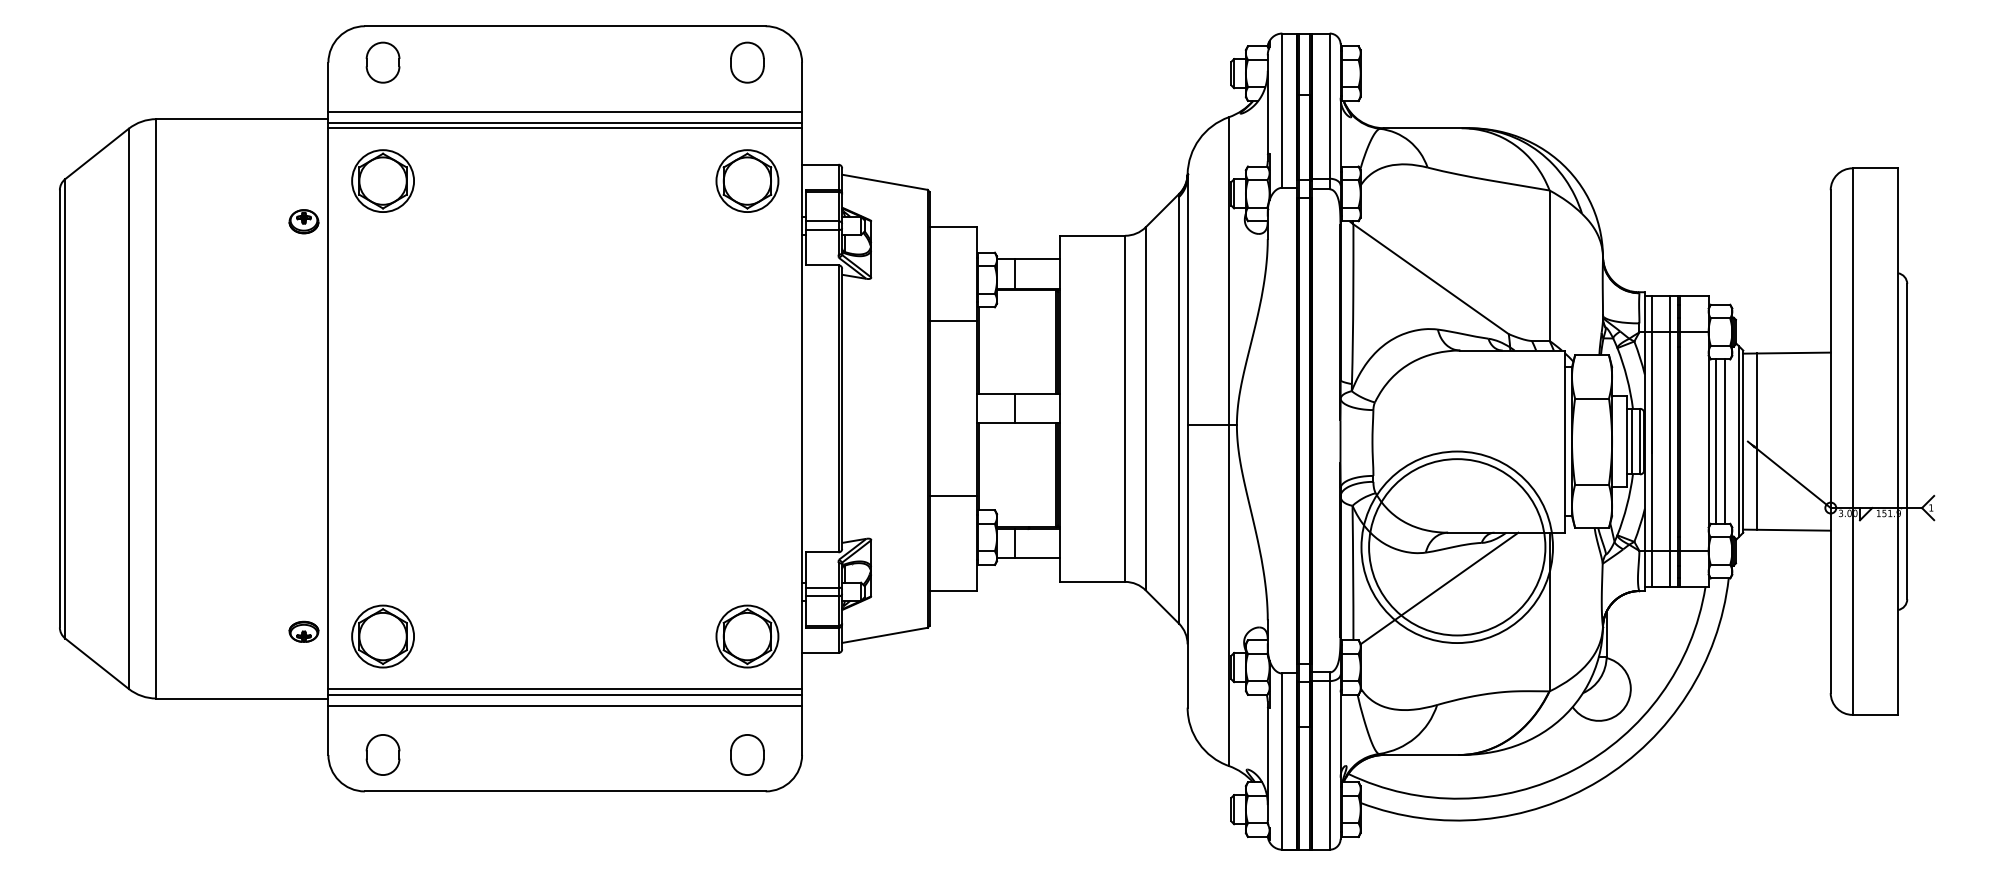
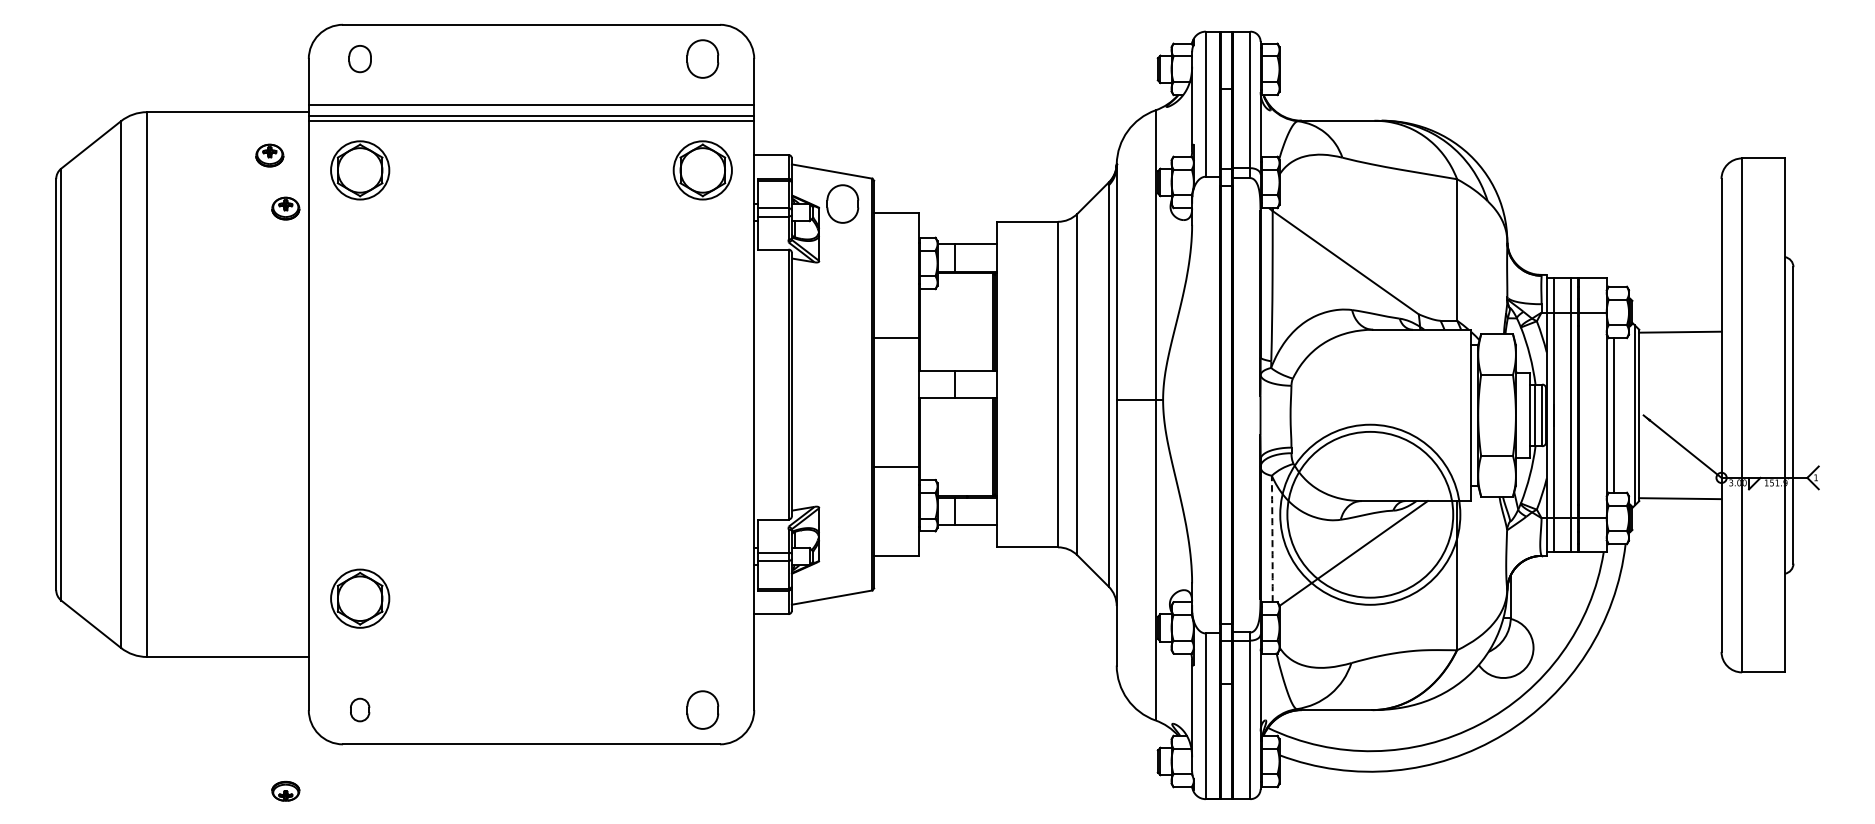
part: (382, 62) -> (359, 58), size x0.7
part: (286, 165) -> (269, 155), added
part: (895, 216) -> (842, 203), added
line: (953, 321) -> (896, 338), moved
line: (1725, 441) -> (1622, 415), removed
line: (1757, 441) -> (1652, 415), removed
arc: (1353, 572) -> (1272, 538), solid -> dashed
part: (303, 631) -> (285, 790), moved
part: (747, 636) -> (702, 598), removed
line: (565, 689) -> (531, 648), removed
line: (565, 694) -> (531, 653), removed
line: (565, 705) -> (531, 663), removed
part: (382, 754) -> (359, 709), size x0.6

